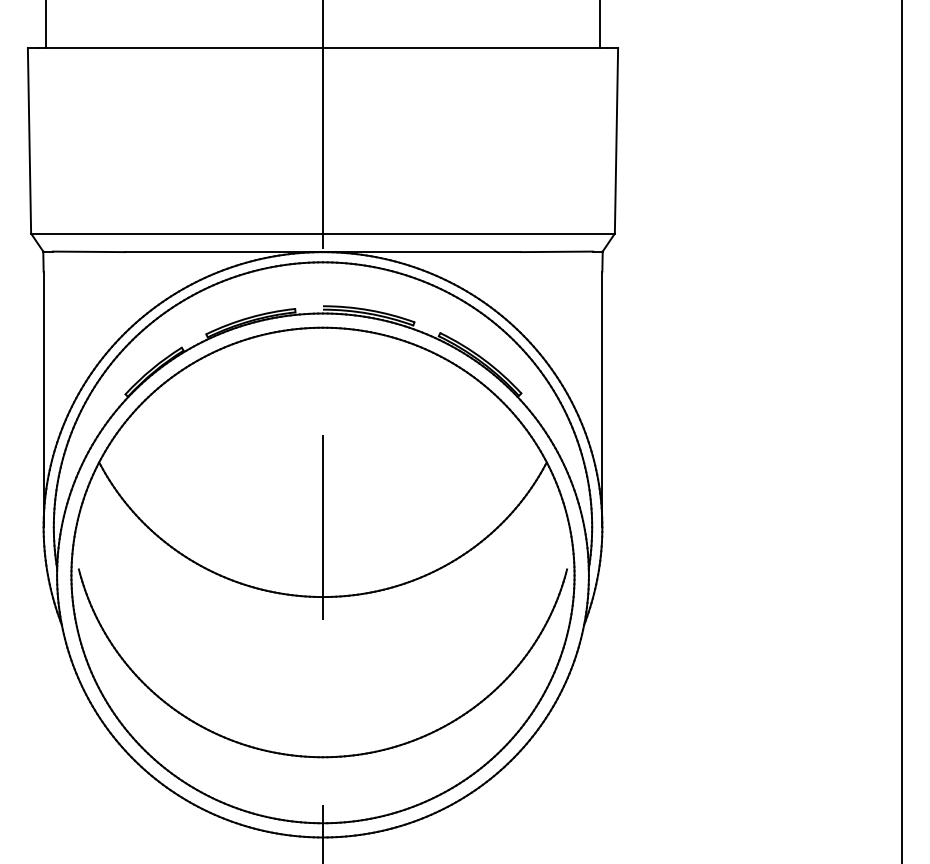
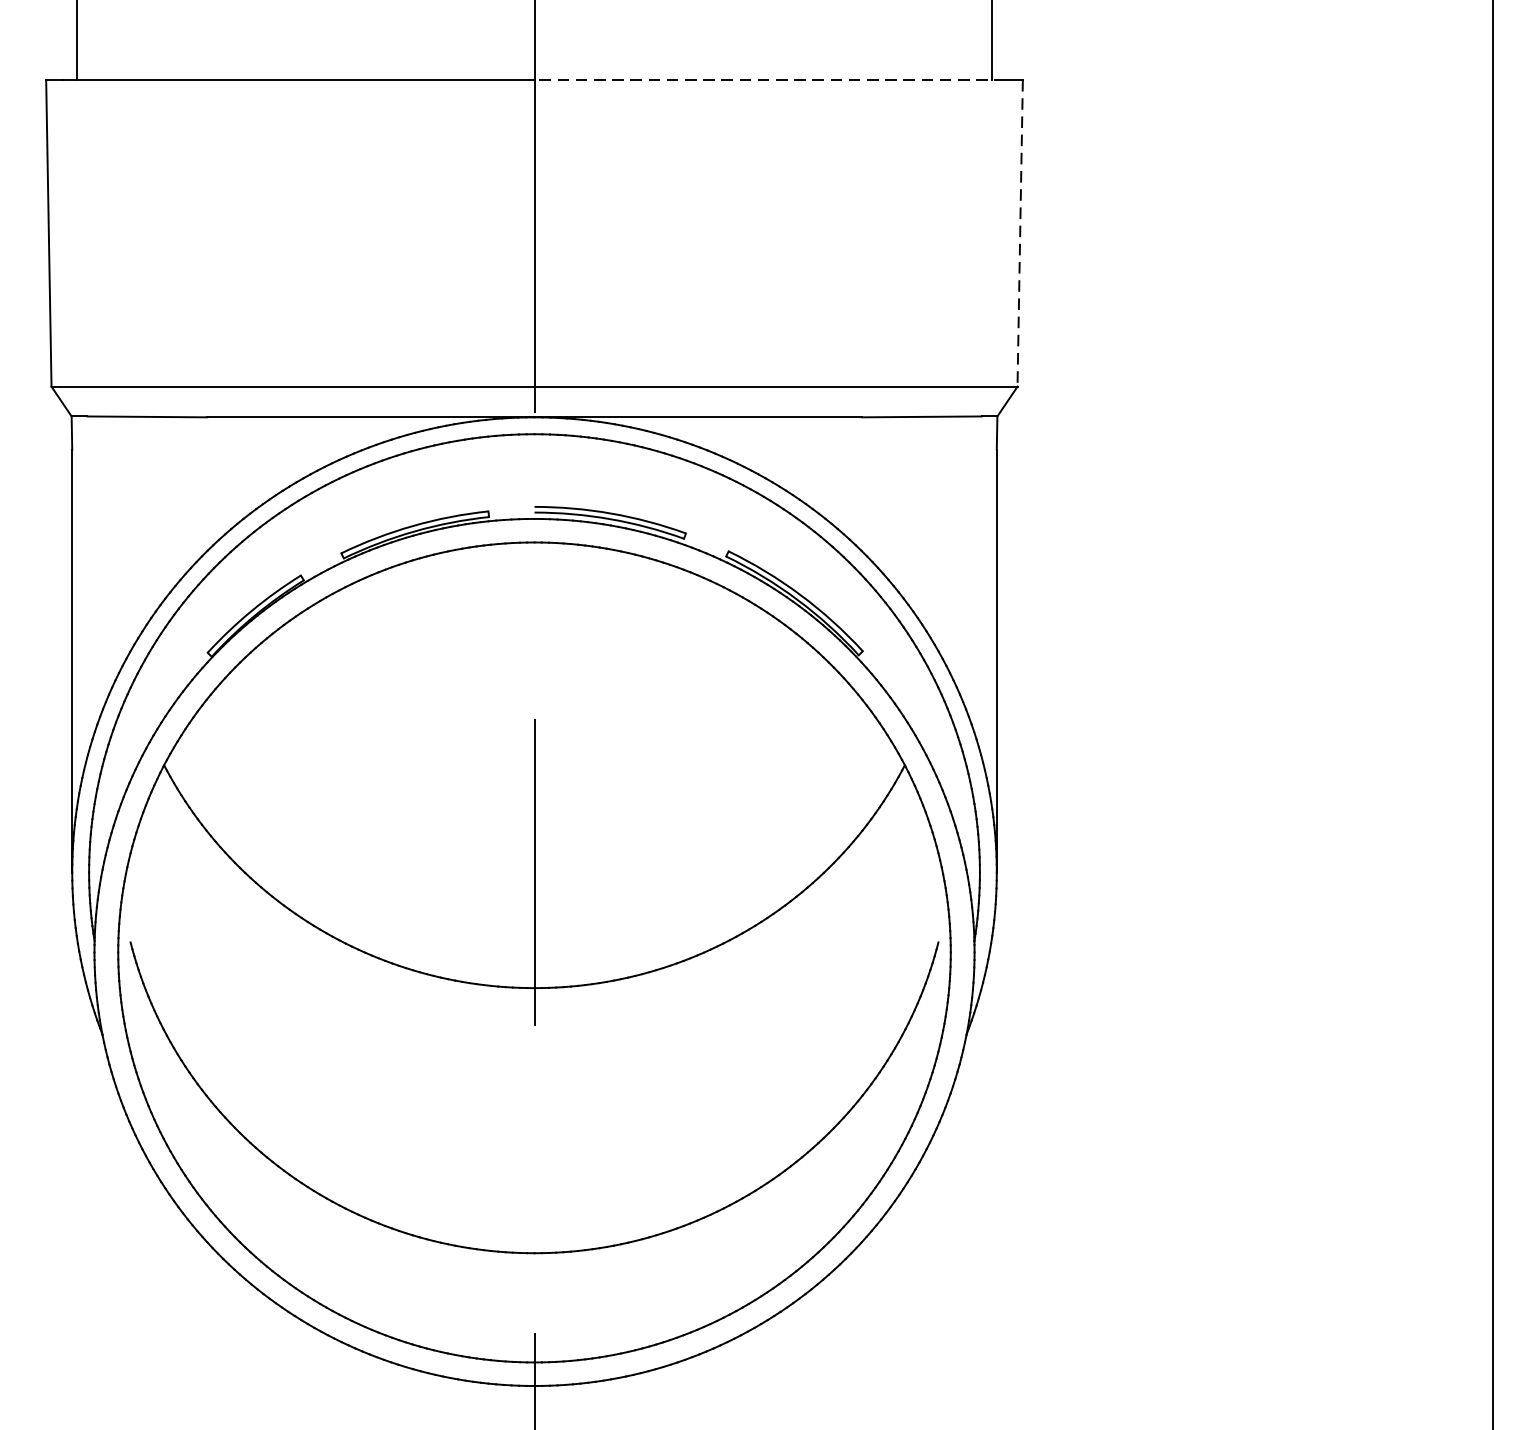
line: (464, 48) -> (768, 80), solid -> dashed
line: (616, 140) -> (1020, 232), solid -> dashed

